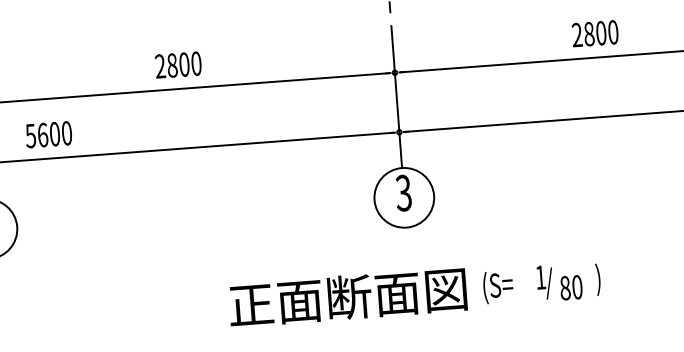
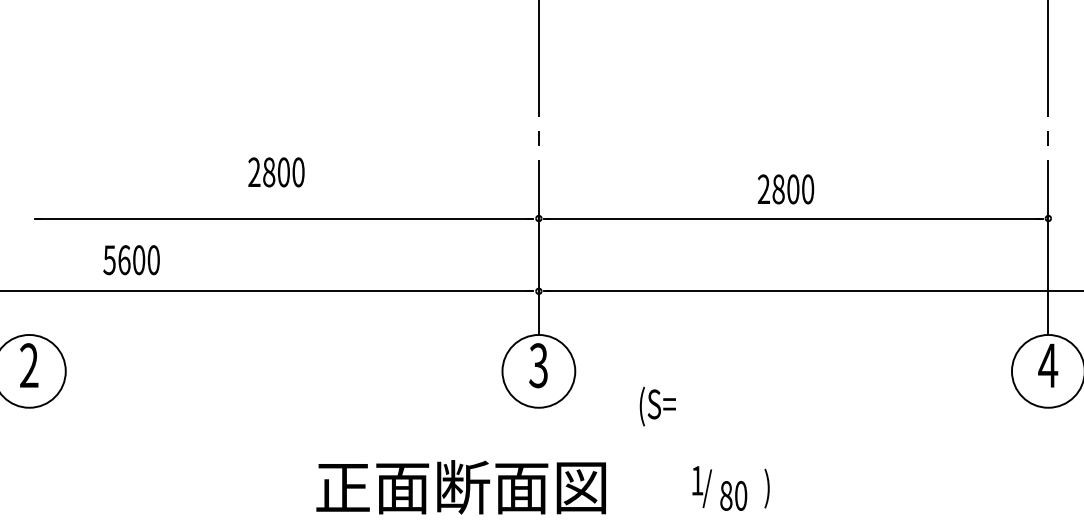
text: (178, 65) -> (276, 172), moved
text: (48, 134) -> (131, 260), moved
text: (497, 287) -> (657, 406), moved

